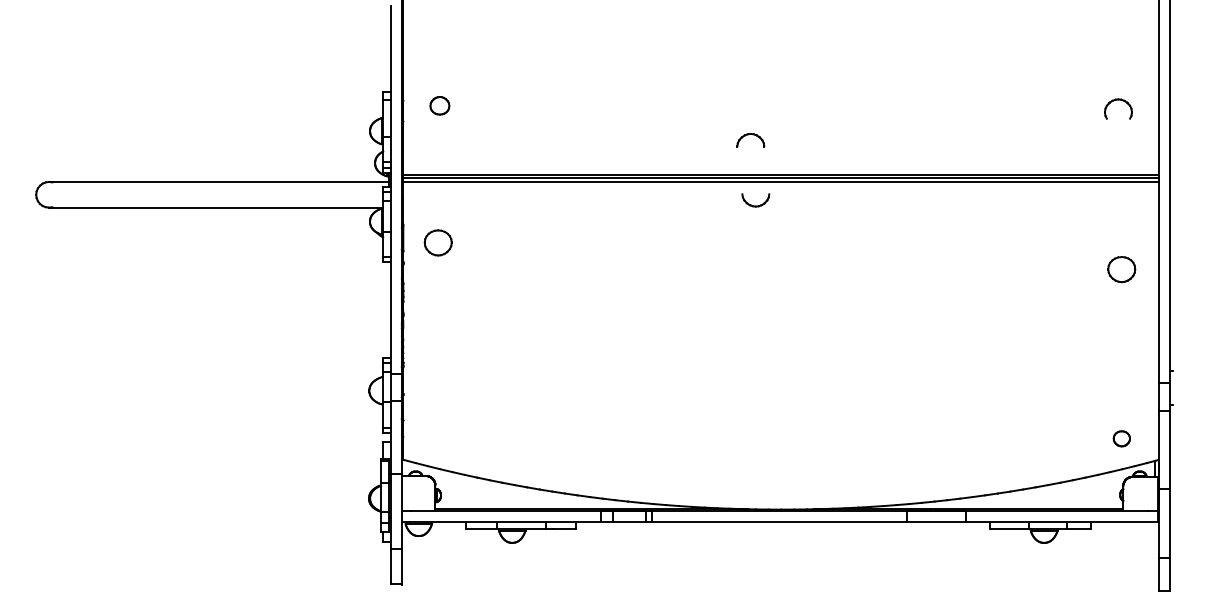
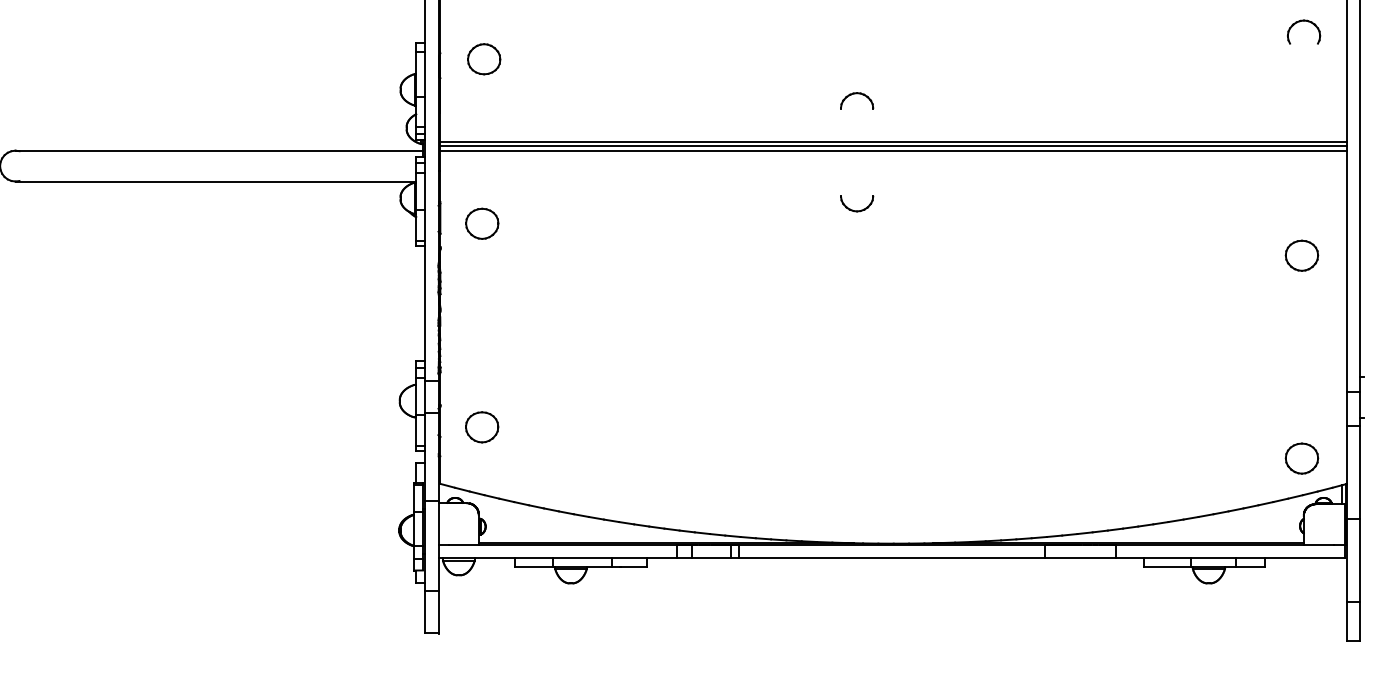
part: (1118, 100) -> (1304, 21), moved
part: (439, 105) -> (483, 59), size x1.43
part: (755, 200) -> (856, 204), moved
part: (437, 412) -> (481, 427), added
part: (1121, 438) -> (1301, 458), size x1.67

